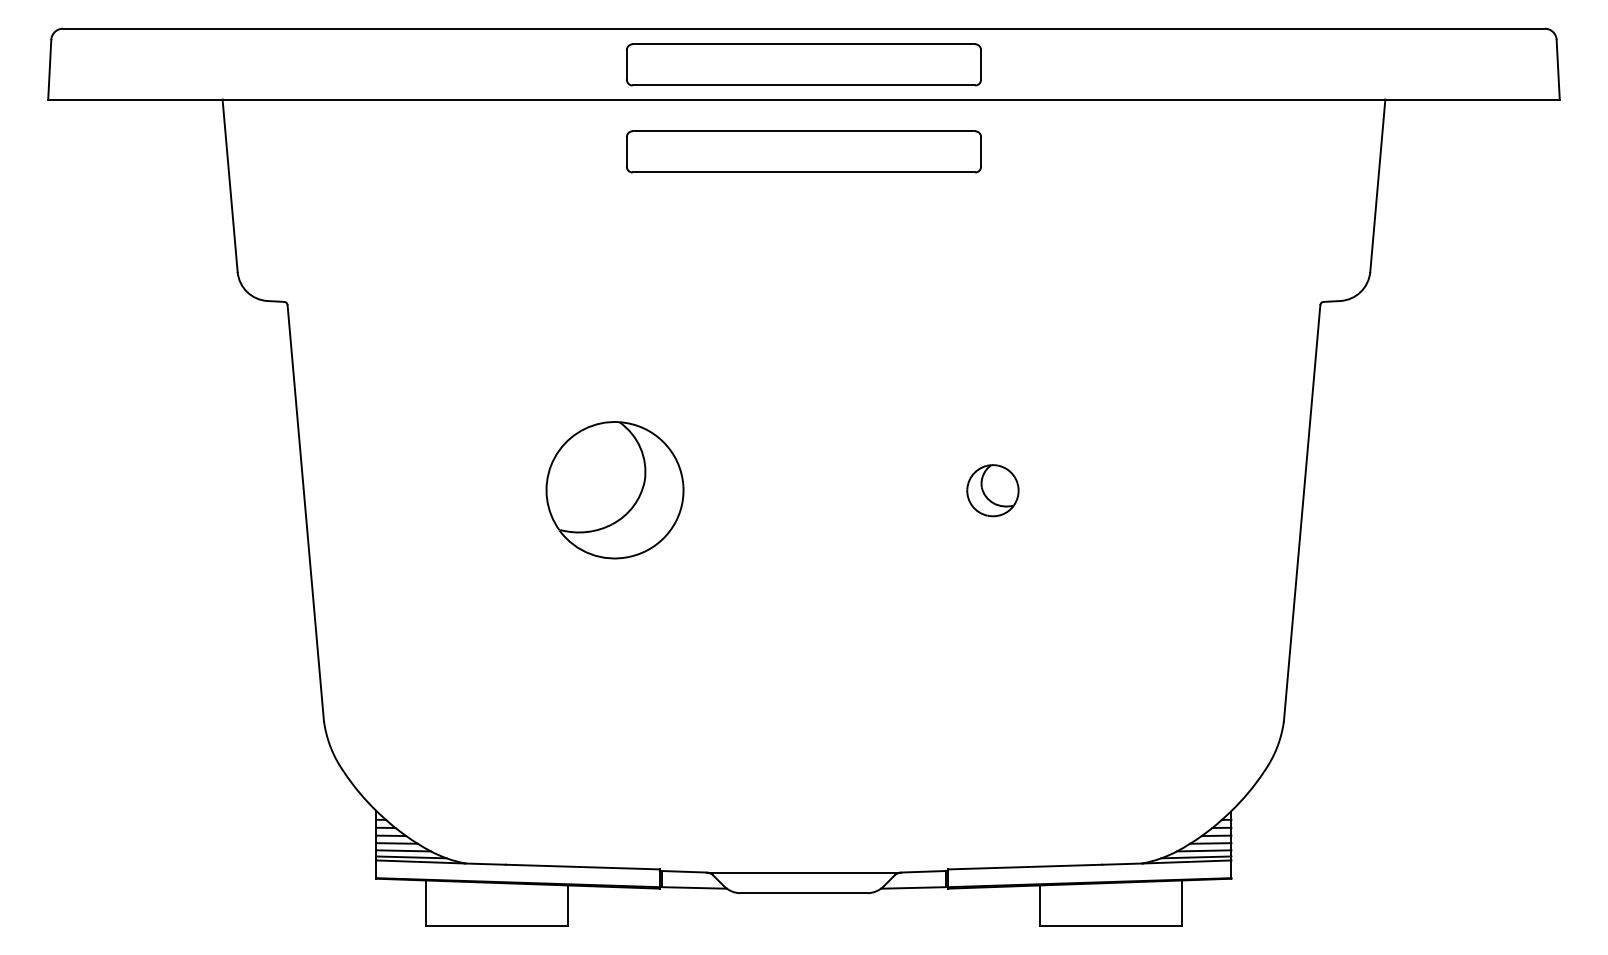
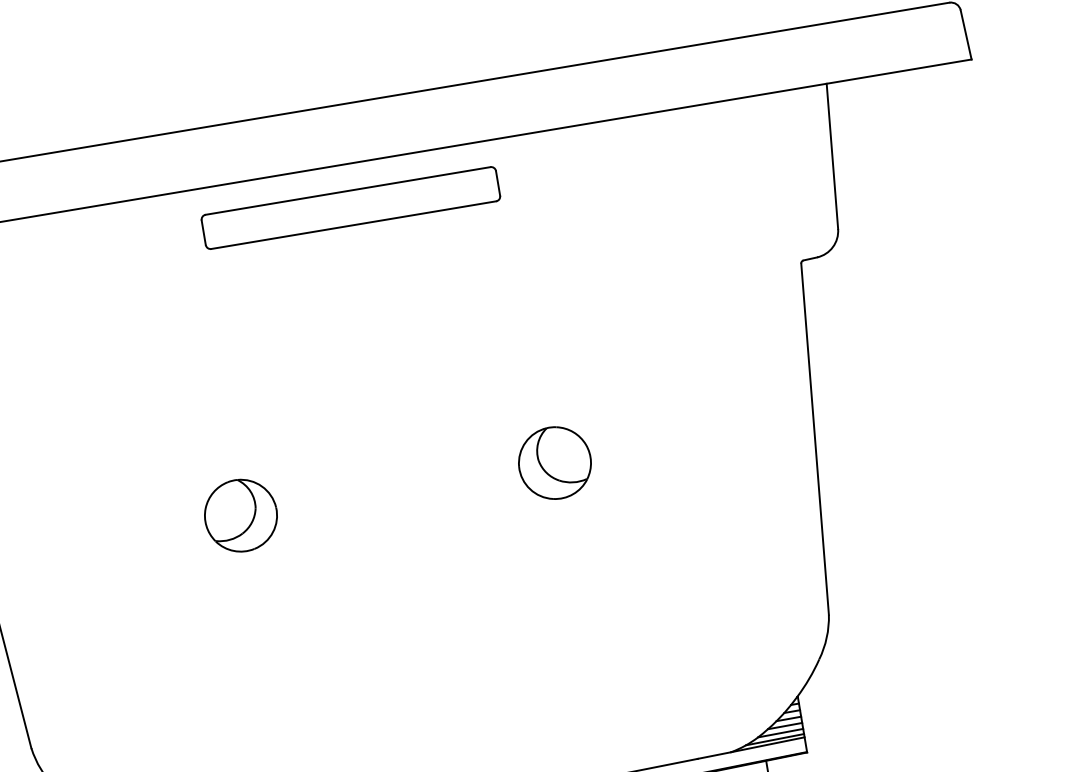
part: (803, 64) -> (338, 135), removed
part: (614, 490) -> (240, 515), size x0.62
part: (992, 490) -> (554, 463), size x1.67

